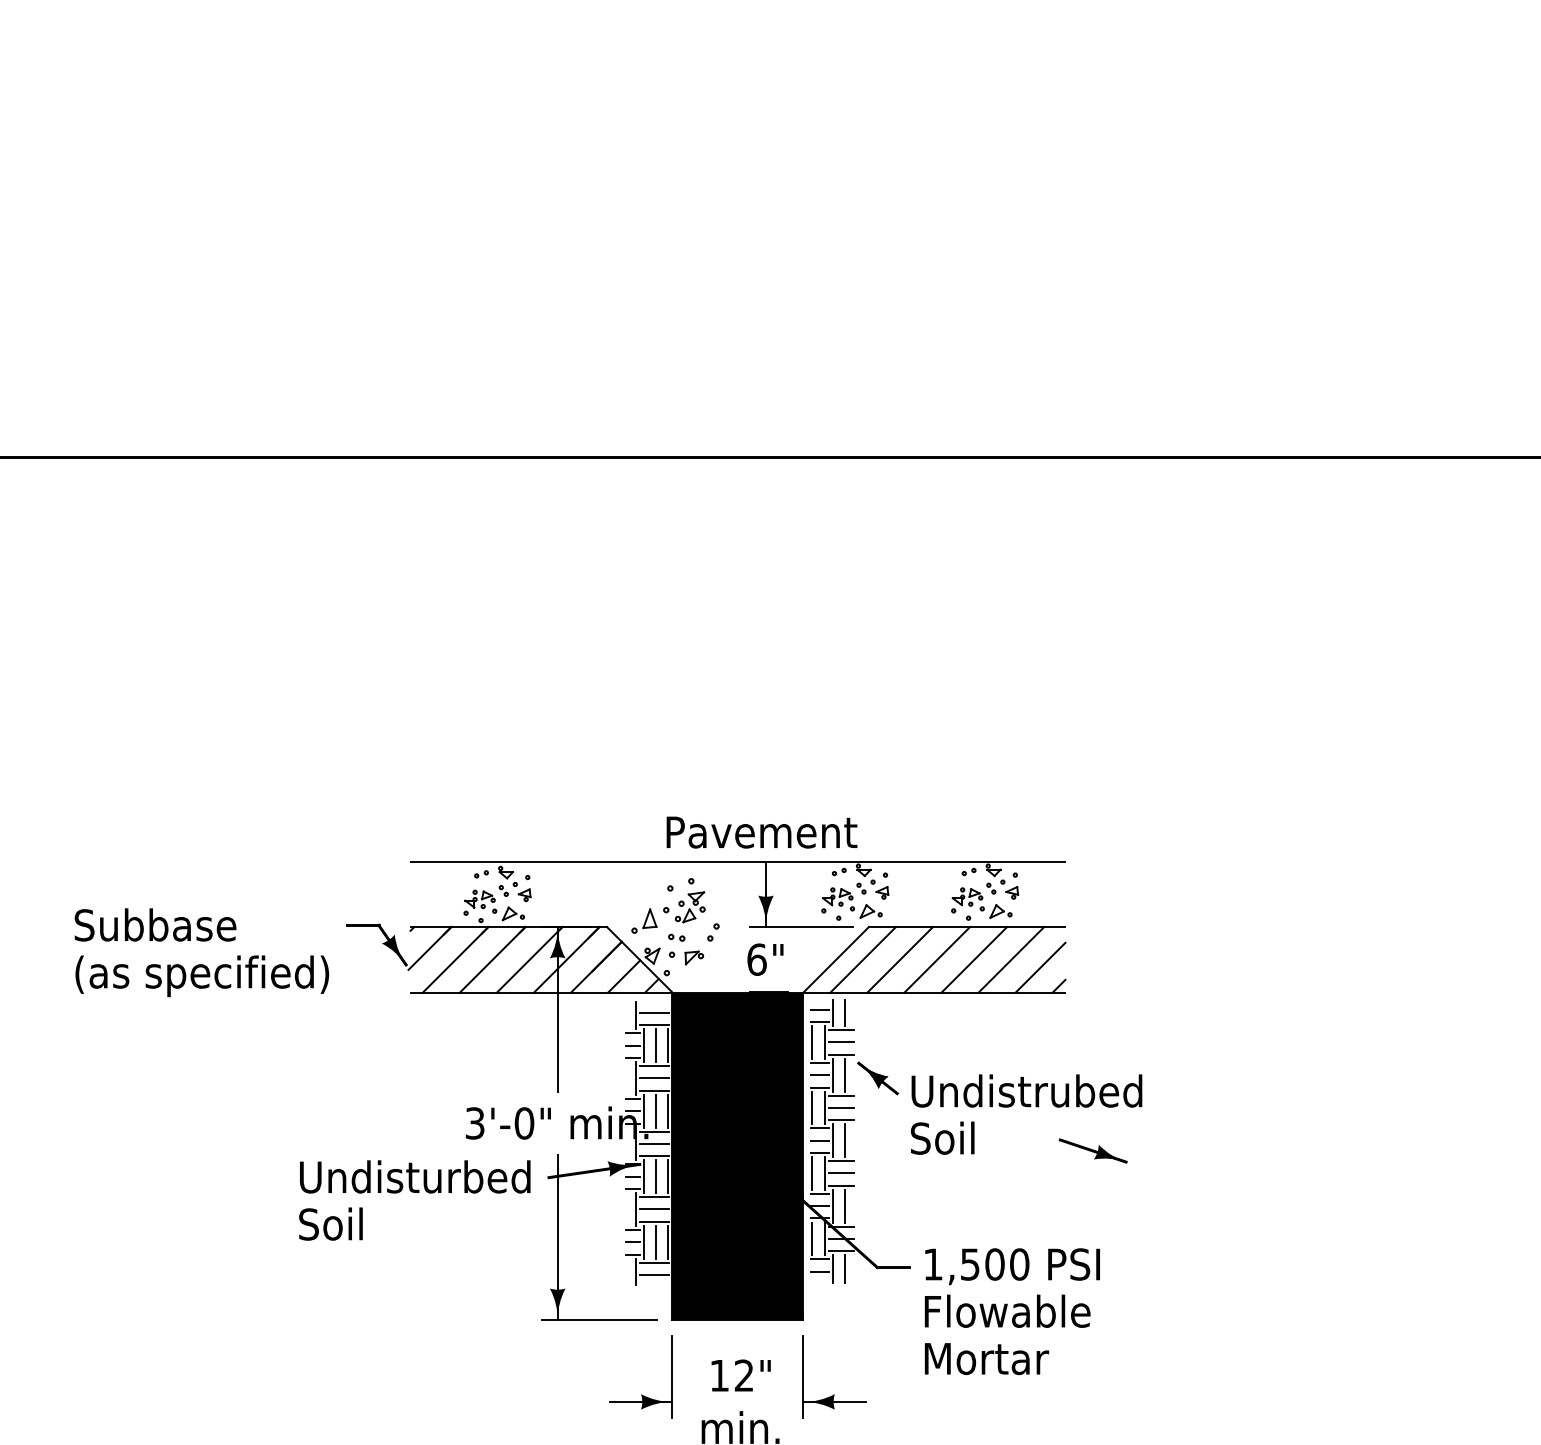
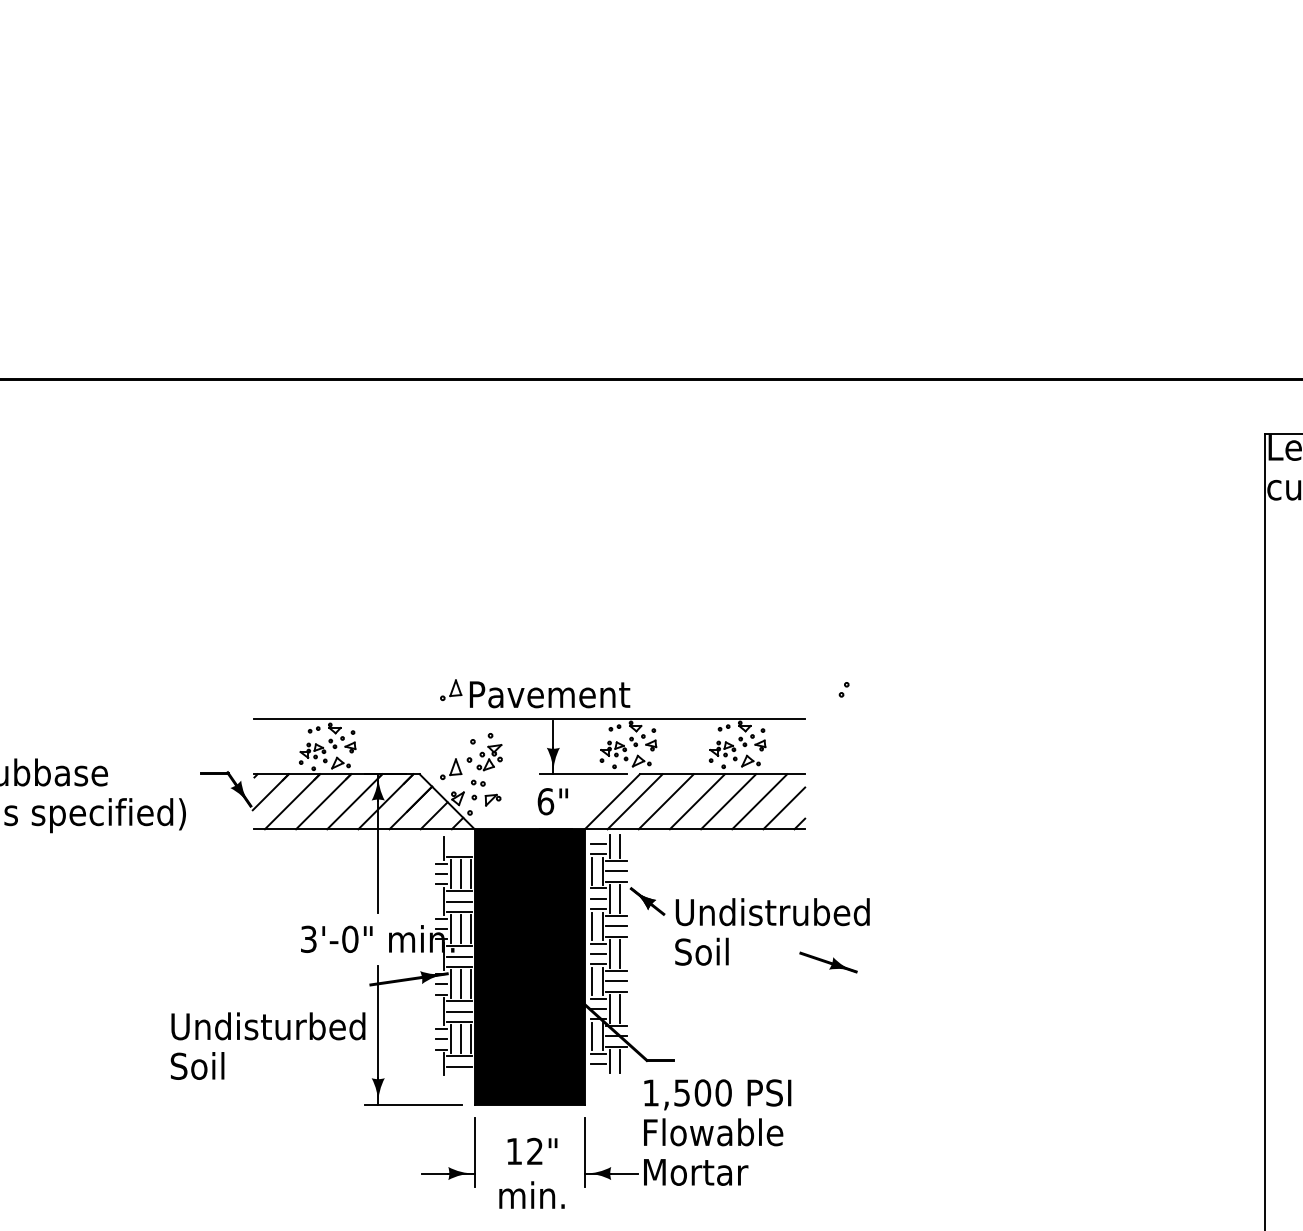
part: (644, 827) -> (451, 690), added
part: (712, 932) -> (843, 689), moved
line: (654, 1012) -> (459, 846), removed
text: (414, 1199) -> (267, 1045), moved
text: (1012, 1311) -> (717, 1132), moved

